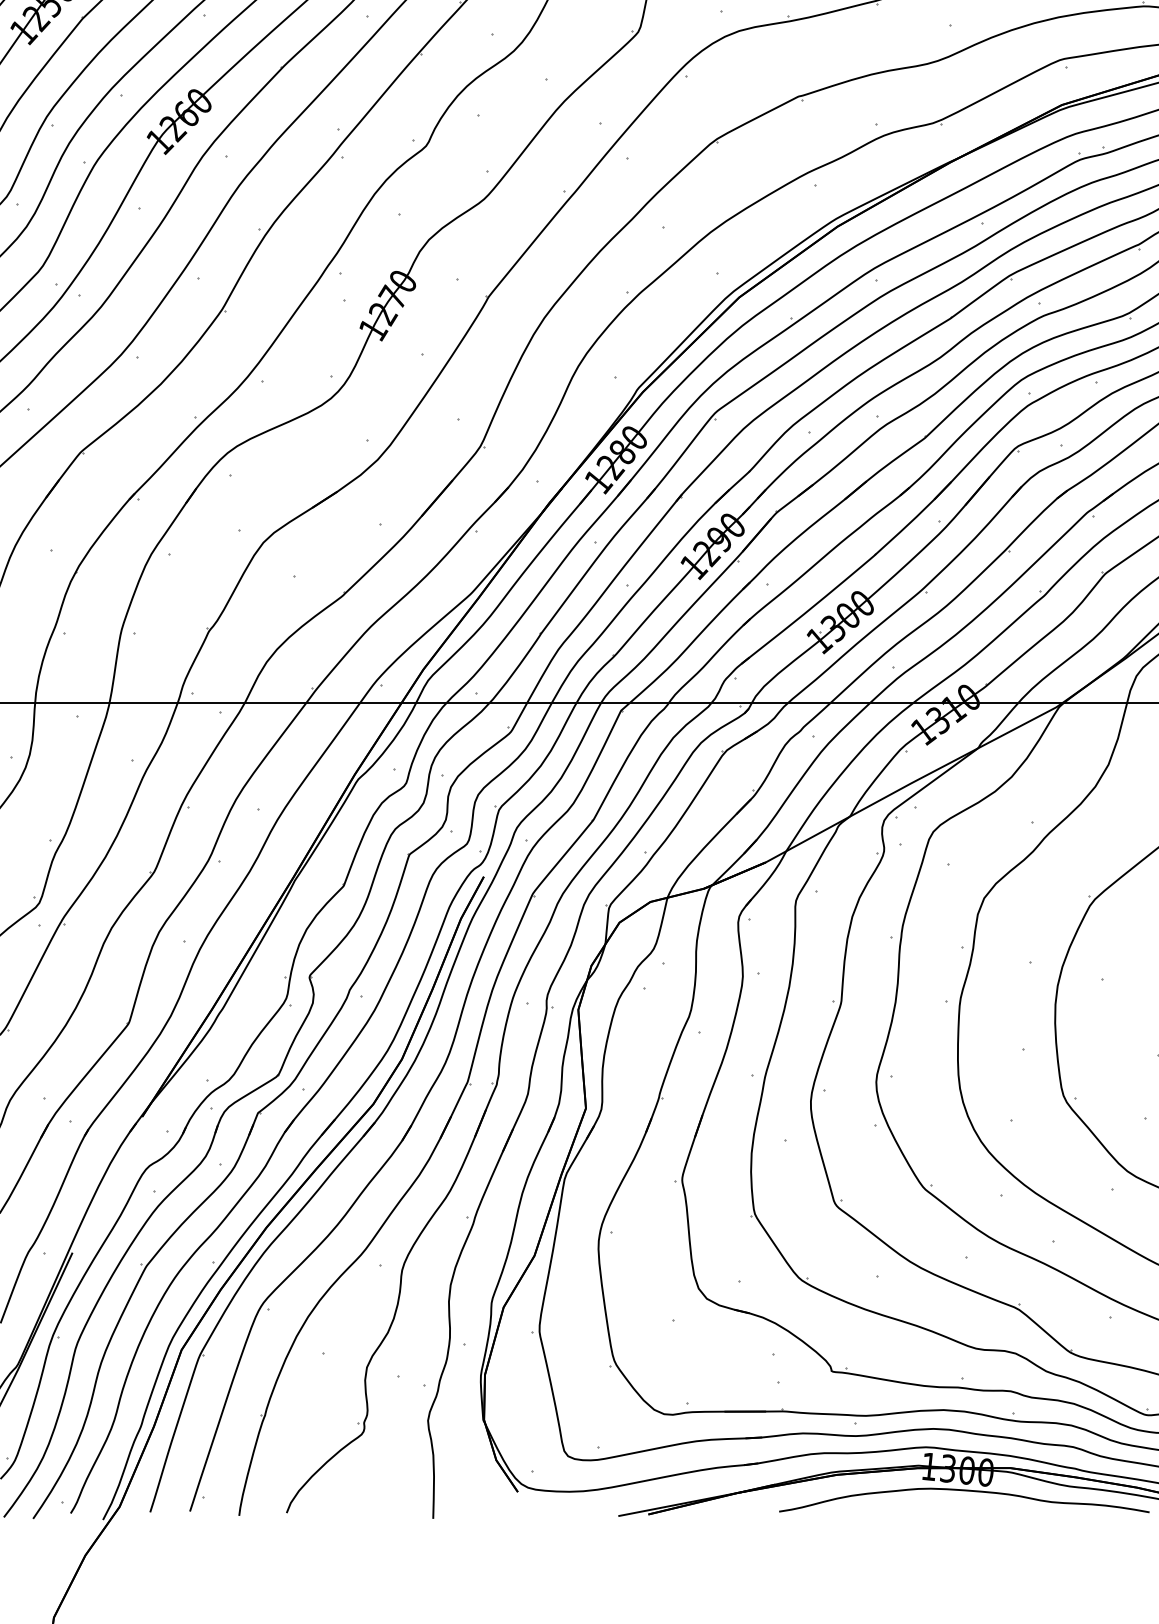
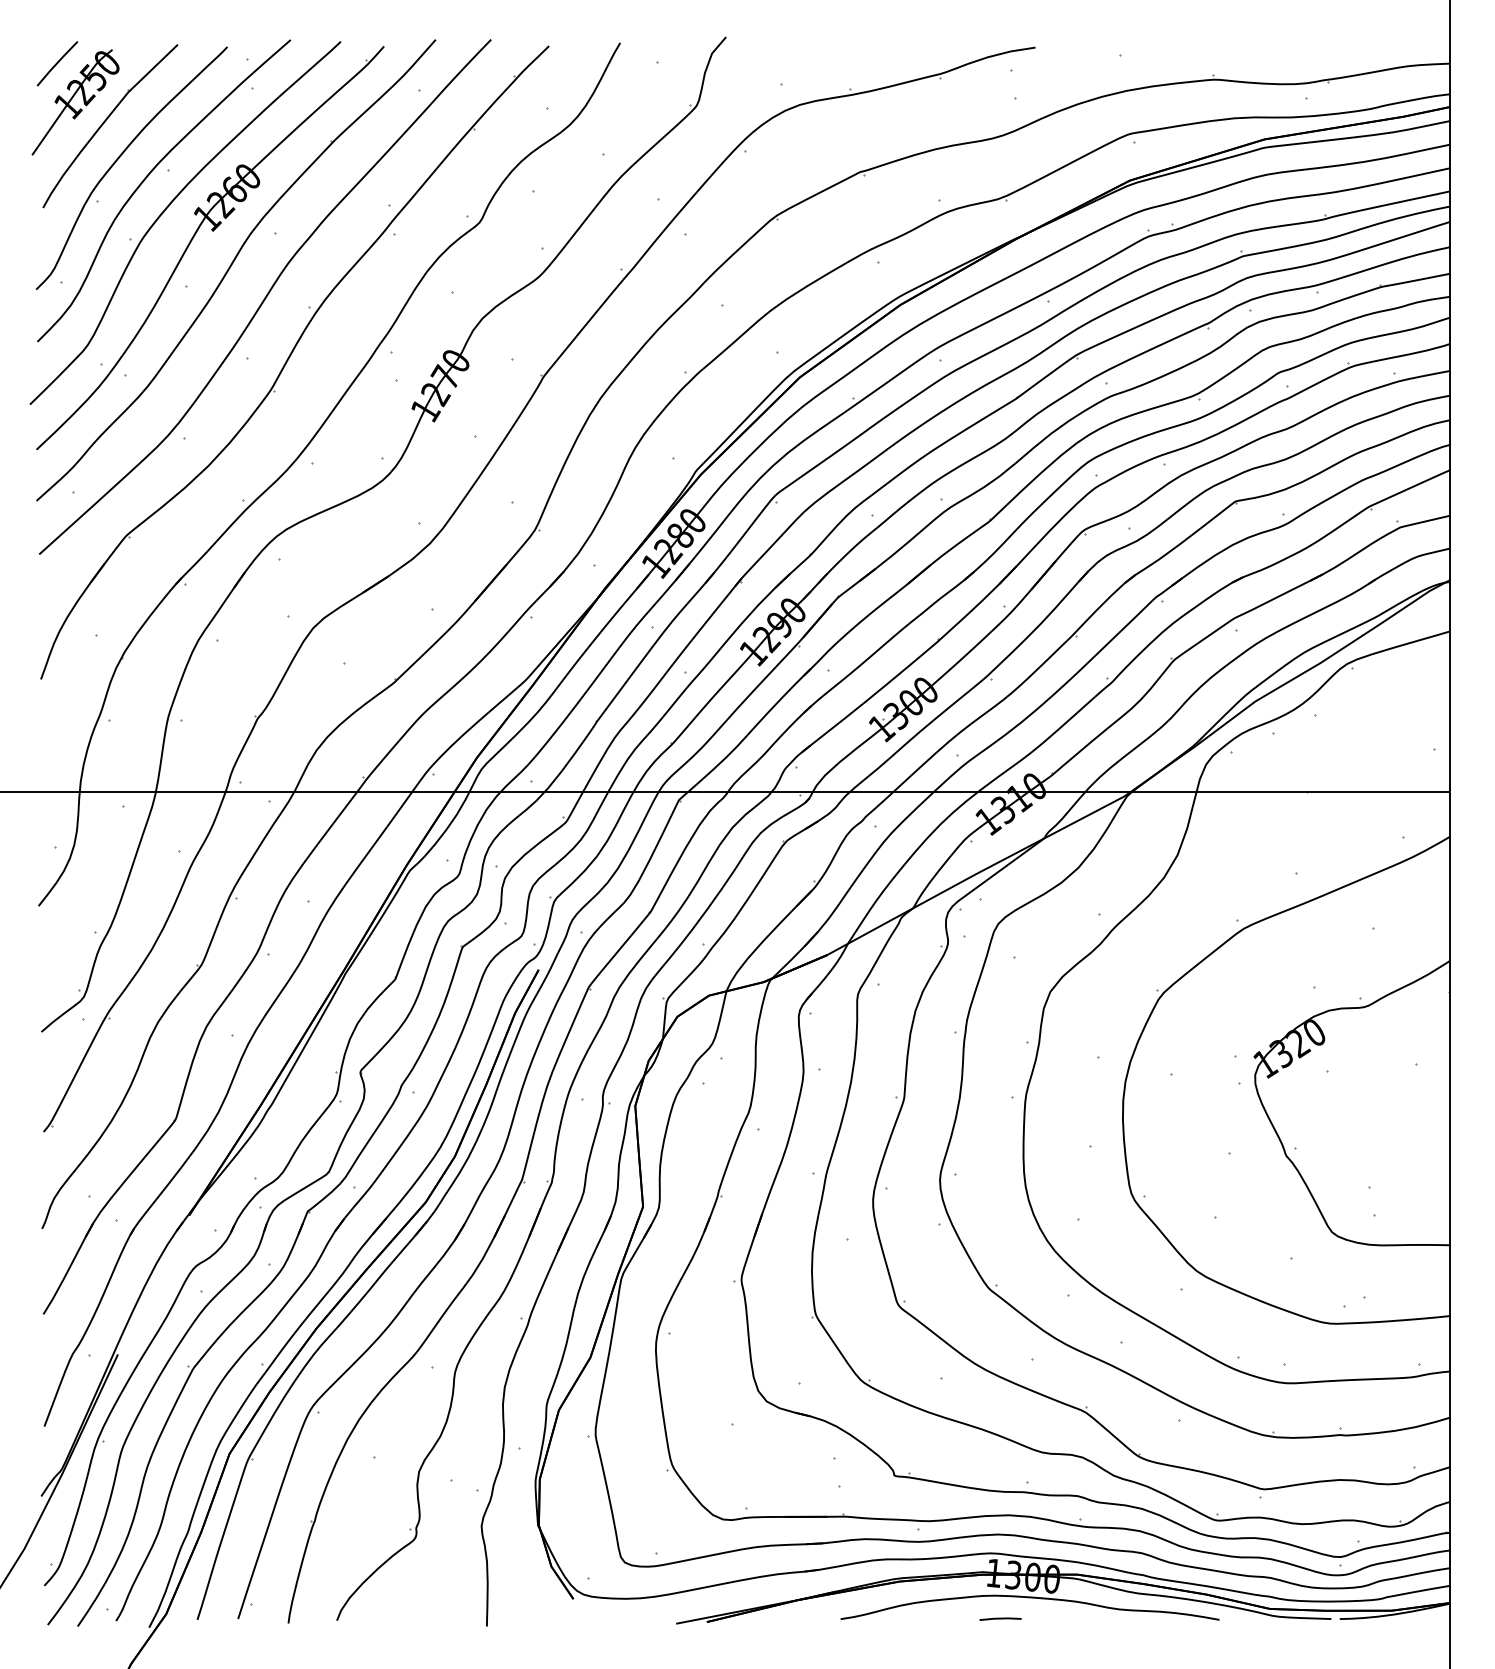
line: (935, 1510) -> (1000, 1618), added

